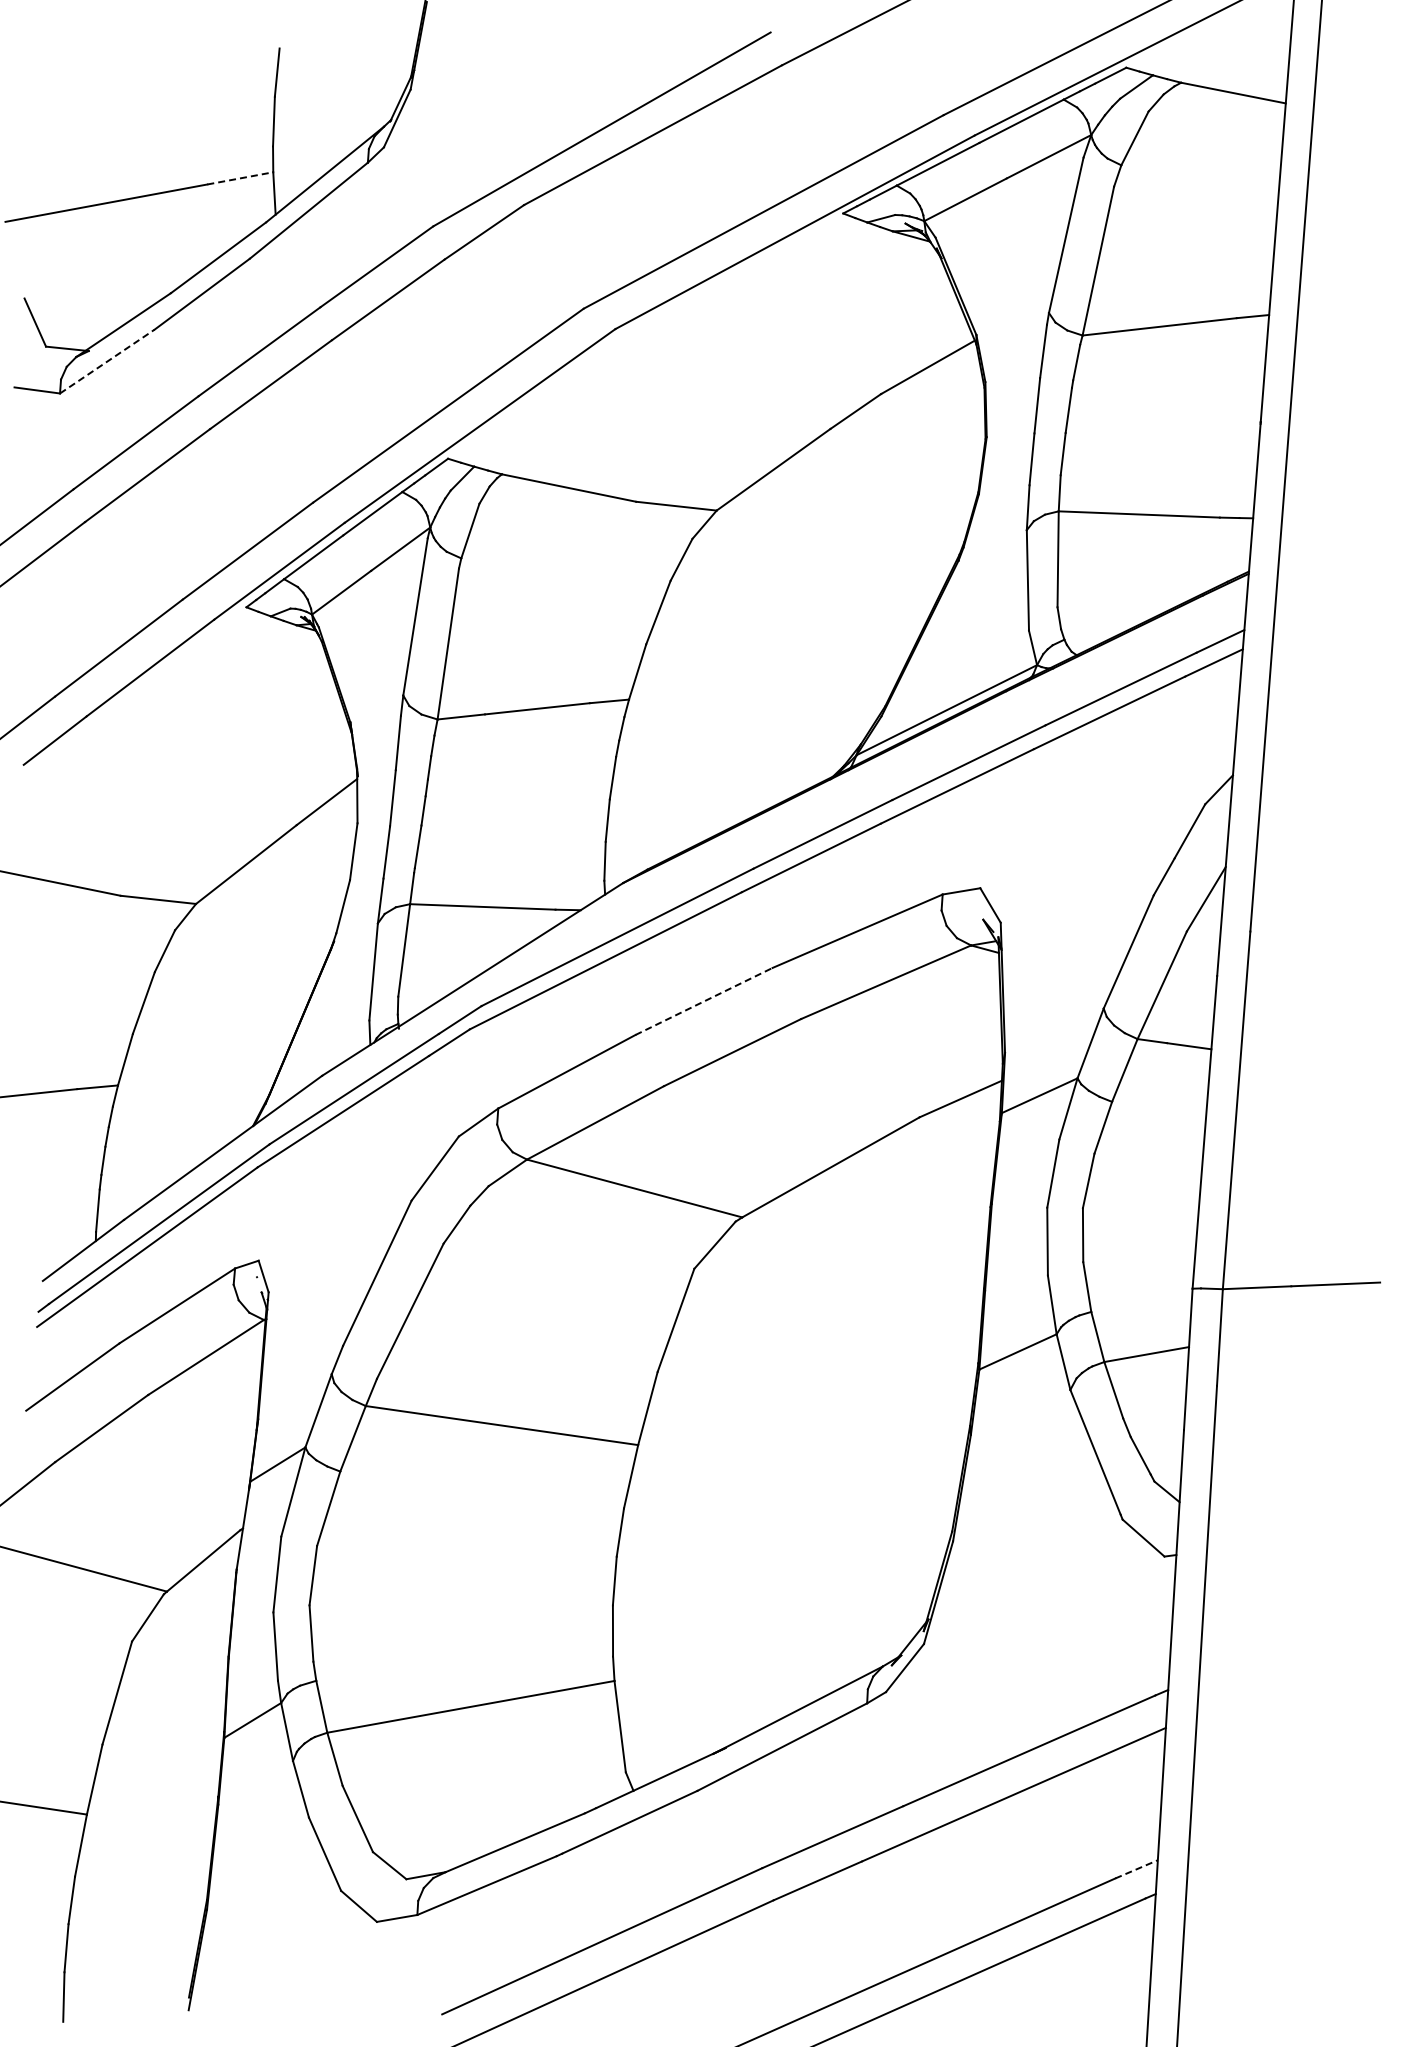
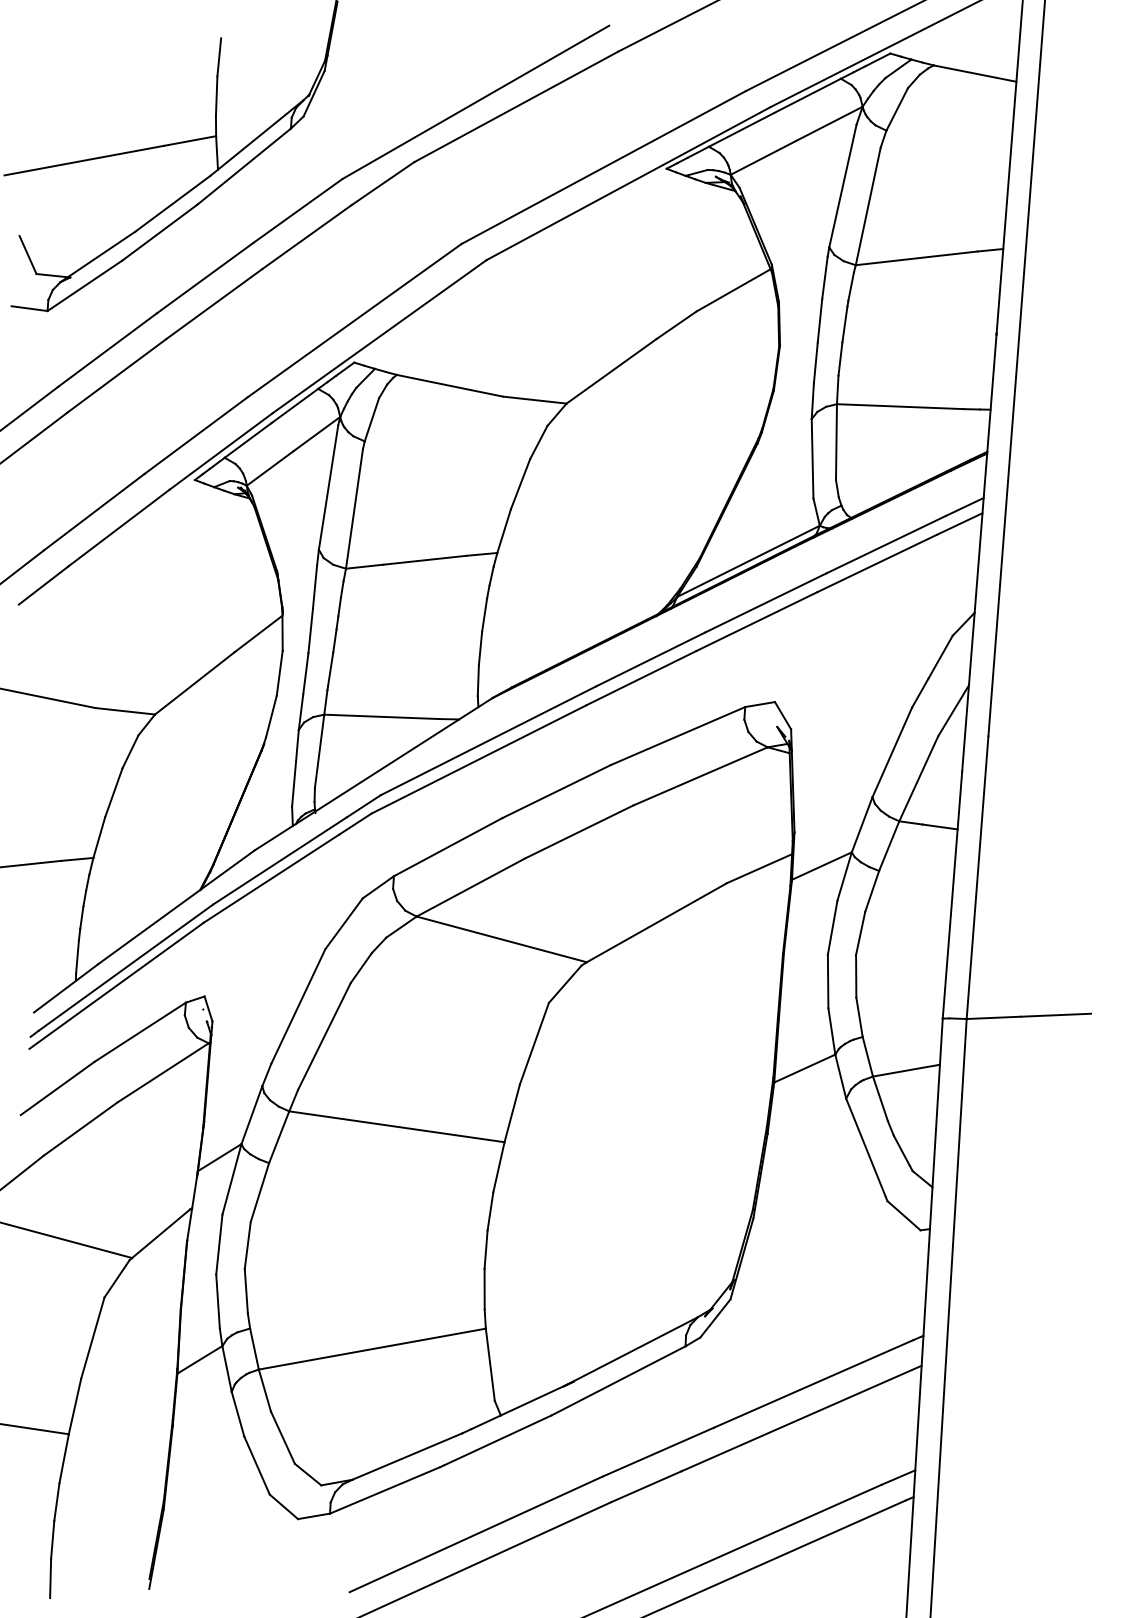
line: (240, 178) -> (190, 141), dashed -> solid
line: (107, 361) -> (85, 285), dashed -> solid
line: (704, 1001) -> (556, 791), dashed -> solid
line: (1137, 1869) -> (899, 1477), dashed -> solid

